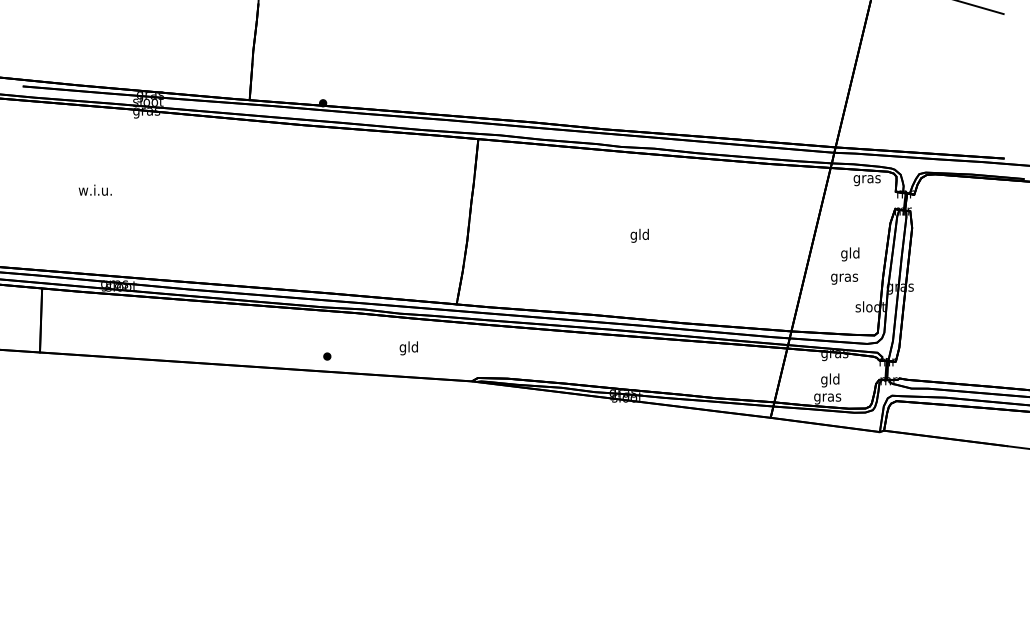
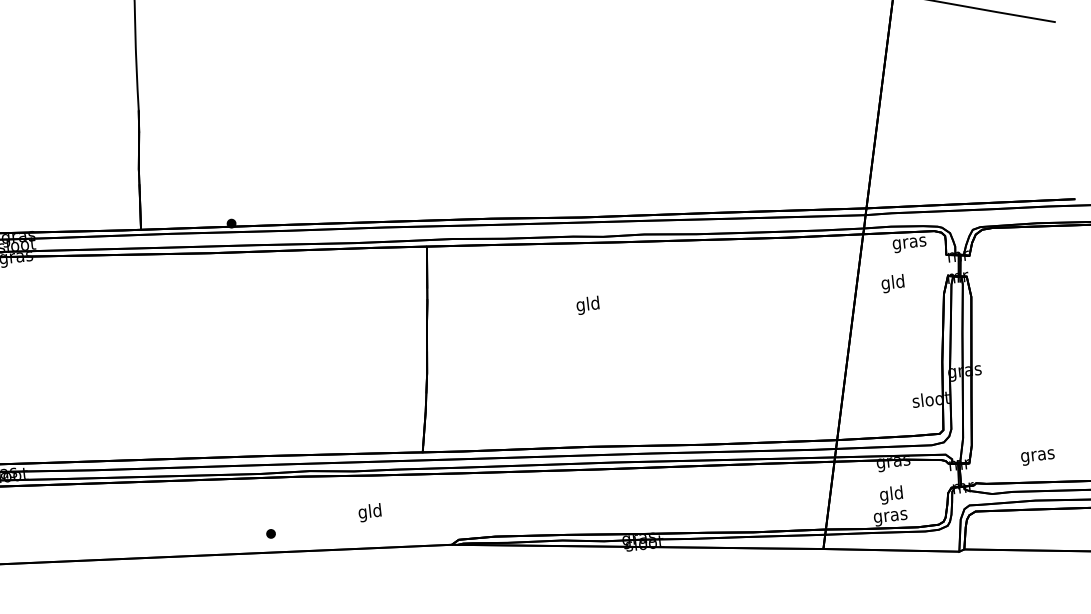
text: (639, 235) -> (587, 305), moved
text: (850, 254) -> (893, 283), moved
text: (844, 278) -> (1037, 456), moved

